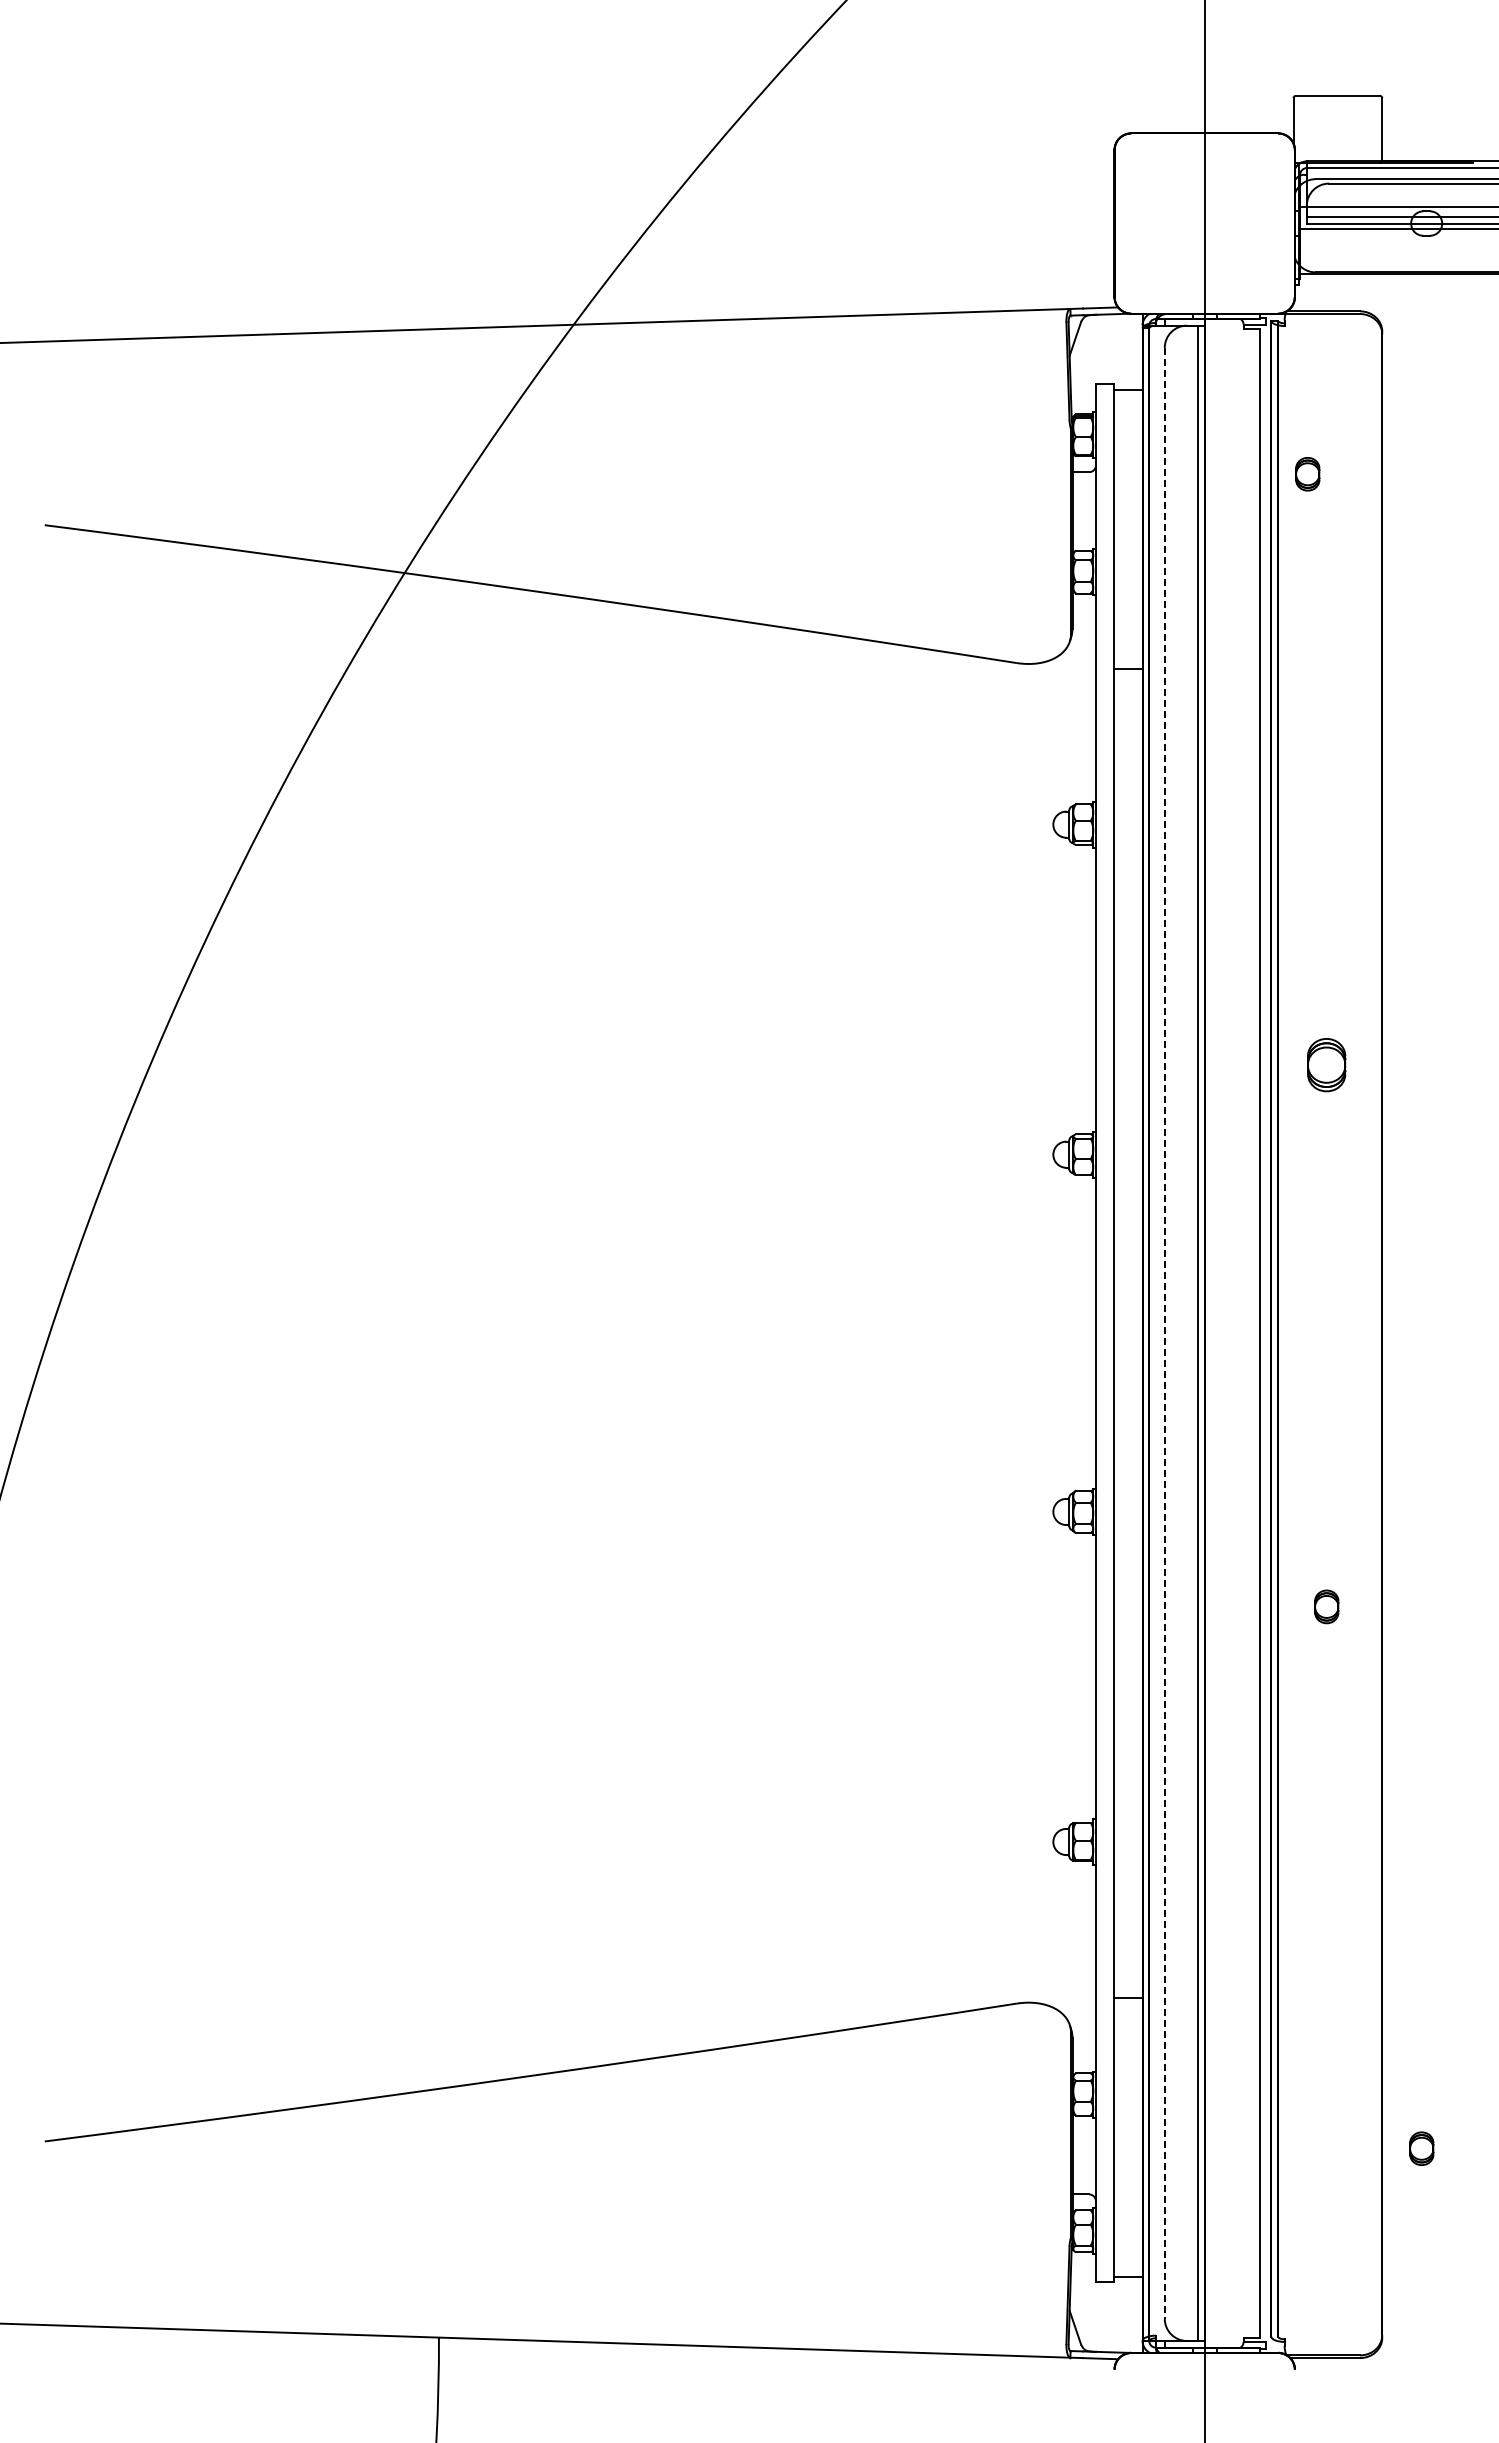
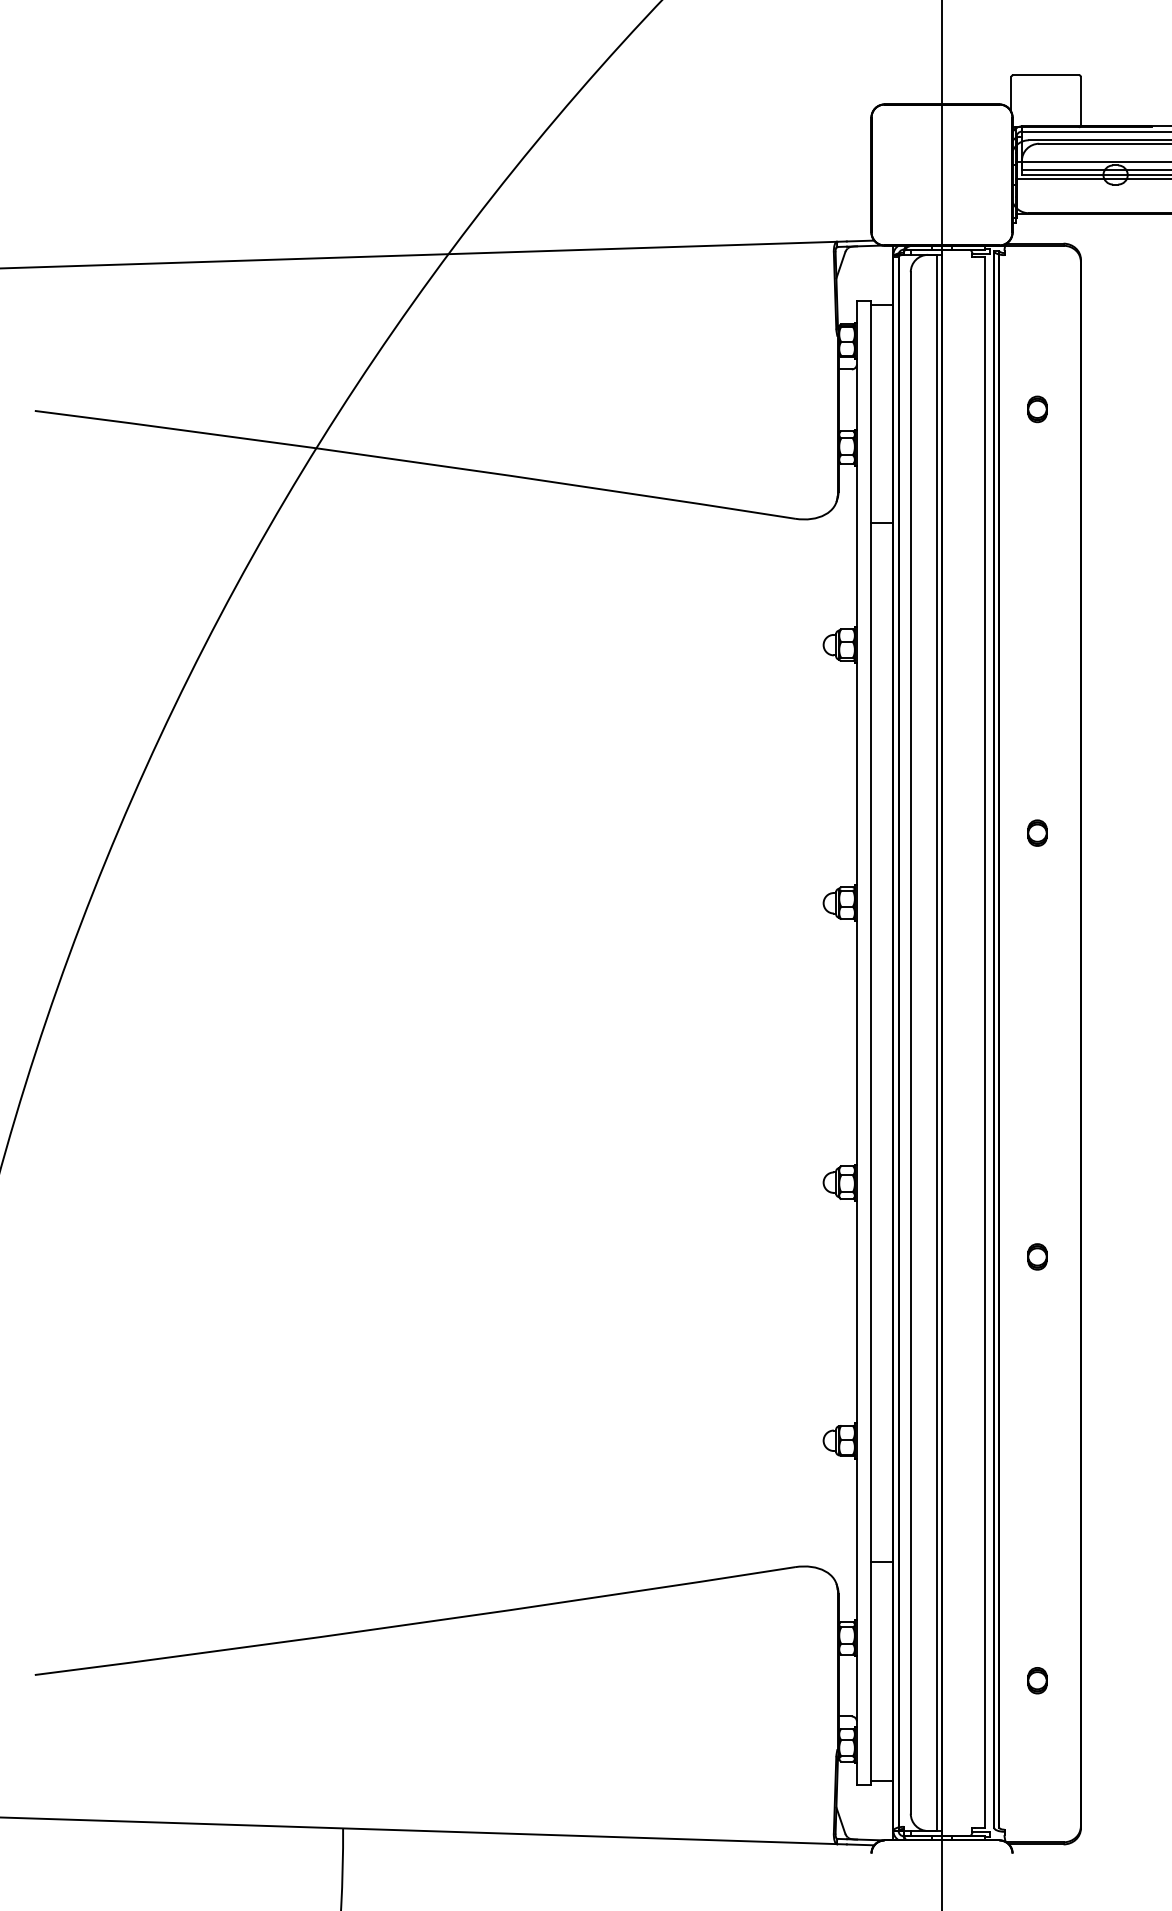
part: (1307, 474) -> (1037, 409), moved
part: (1326, 1064) -> (1037, 832), size x0.62
line: (1164, 1333) -> (910, 1043), dashed -> solid
part: (1421, 2148) -> (1037, 1680), moved

